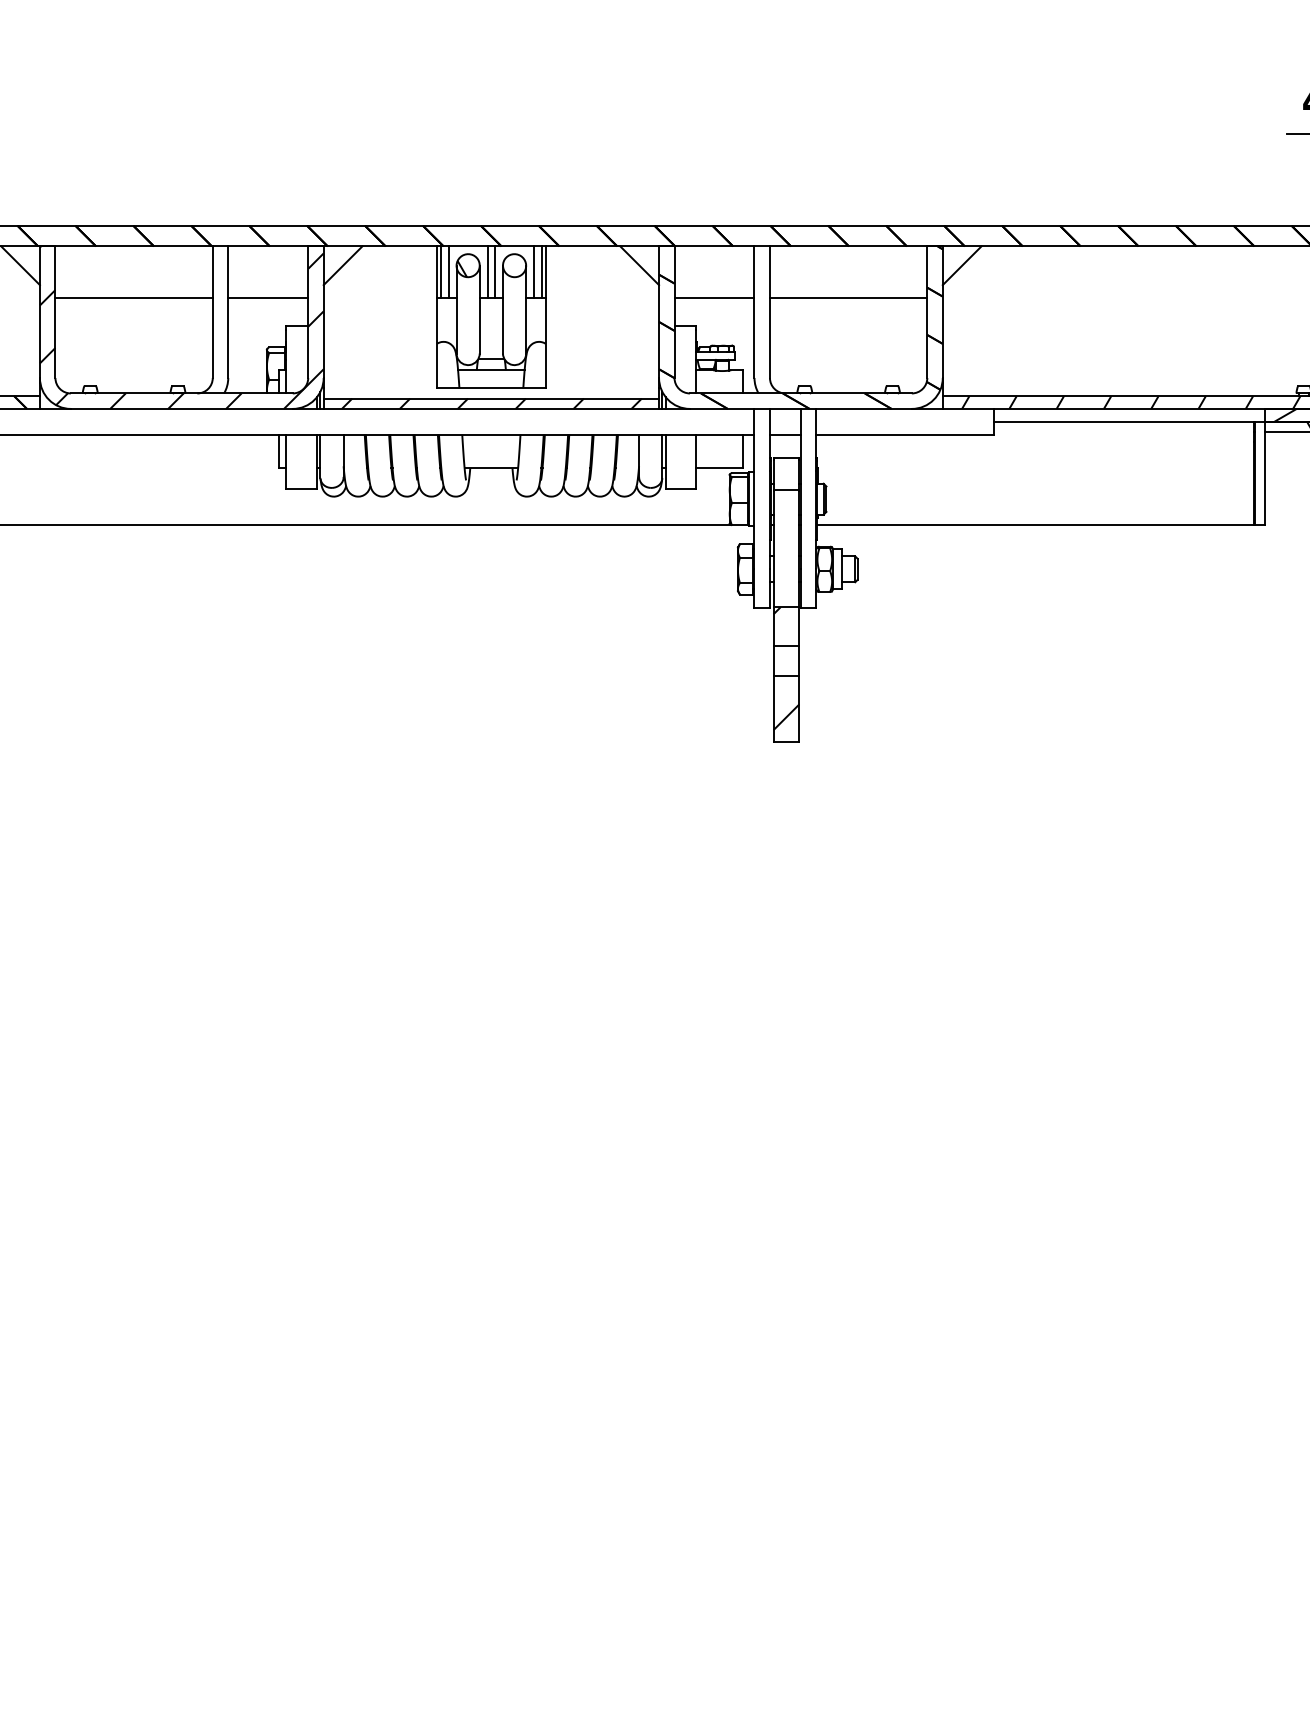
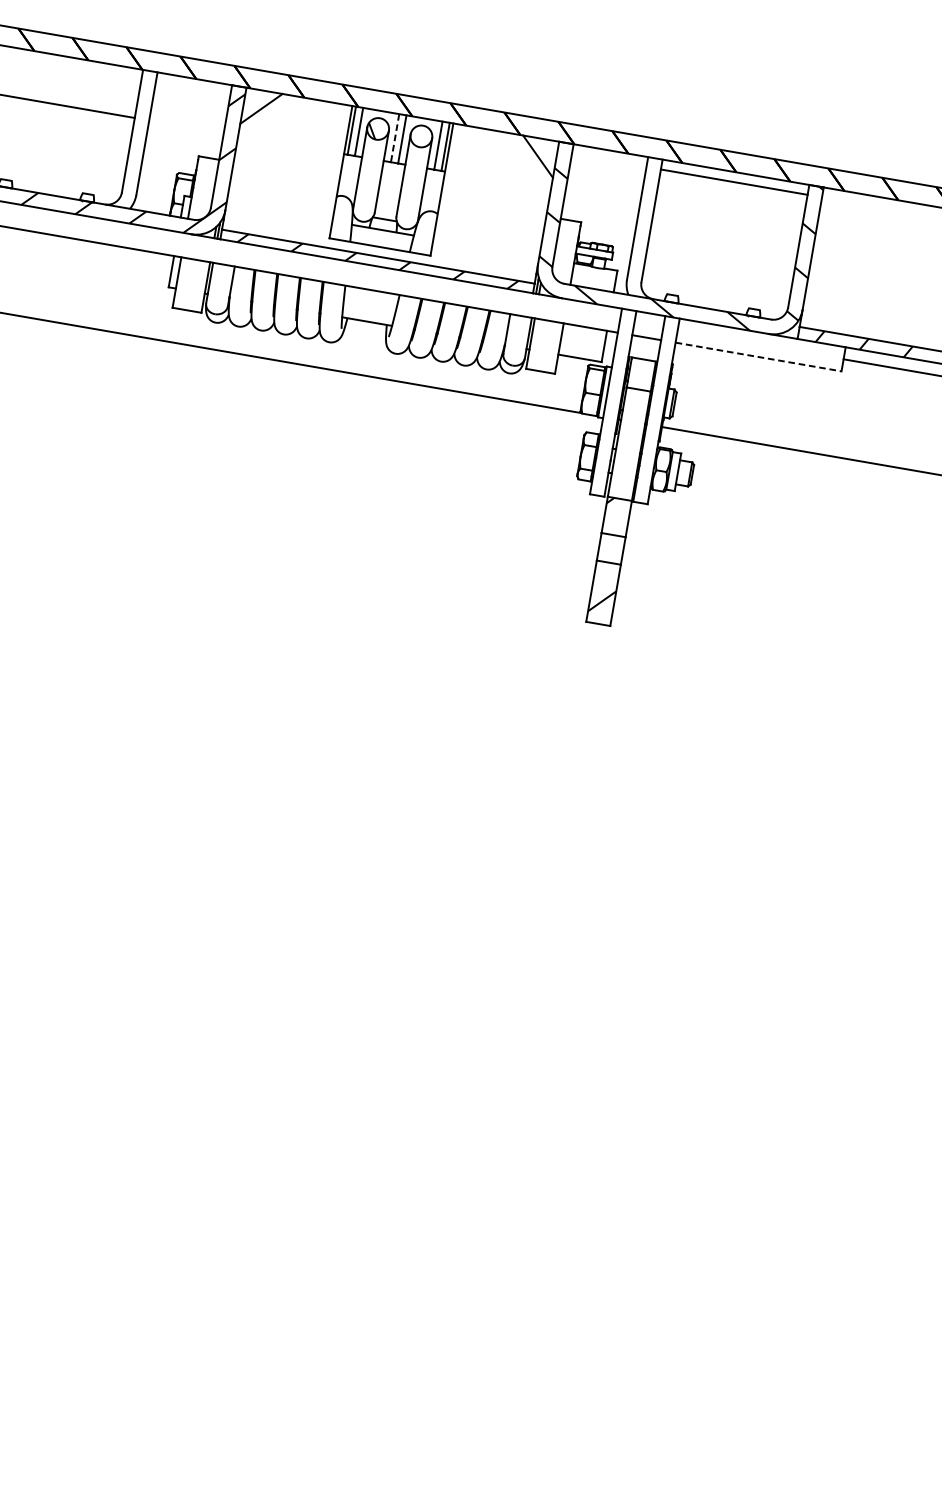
line: (961, 265) -> (838, 208), removed
line: (487, 272) -> (395, 138), solid -> dashed
line: (268, 298) -> (186, 127), removed
line: (714, 298) -> (602, 199), removed
line: (848, 298) -> (734, 182), moved
hatch: (800, 327) -> (678, 240), removed
line: (905, 434) -> (758, 356), solid -> dashed

